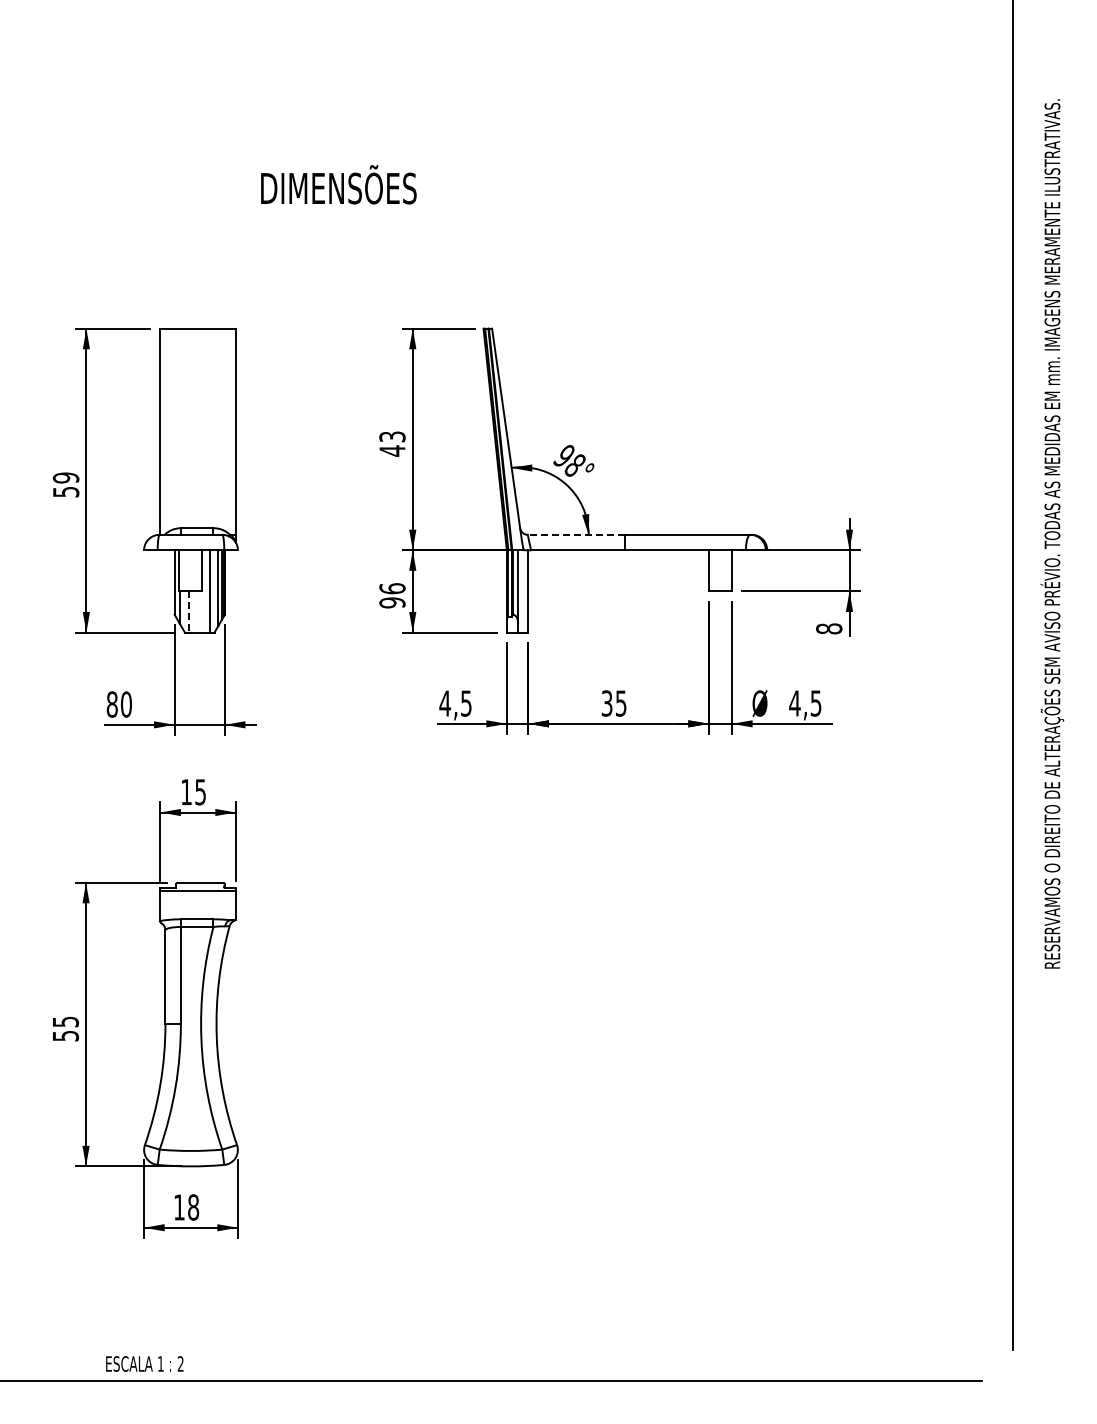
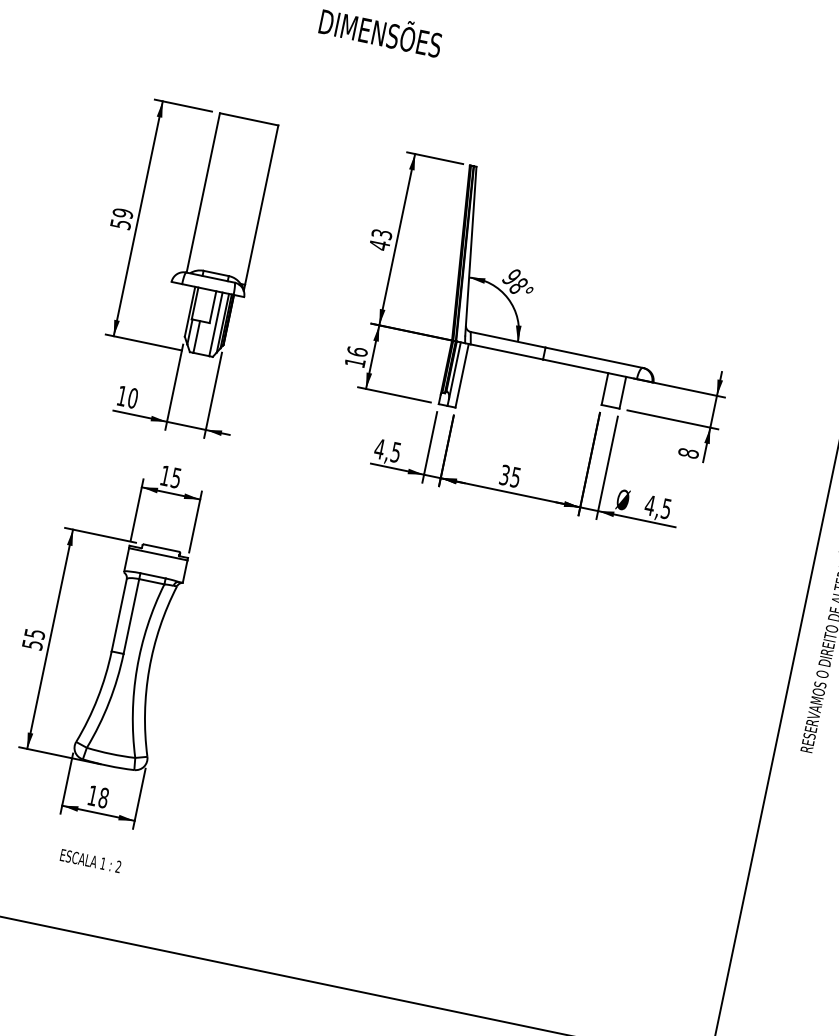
line: (575, 534) -> (507, 339), dashed -> solid
text: (392, 602) -> (355, 362), 96 -> 16
line: (189, 611) -> (196, 336), dashed -> solid
text: (111, 704) -> (121, 395), 80 -> 10
text: (144, 1363) -> (90, 860), moved

